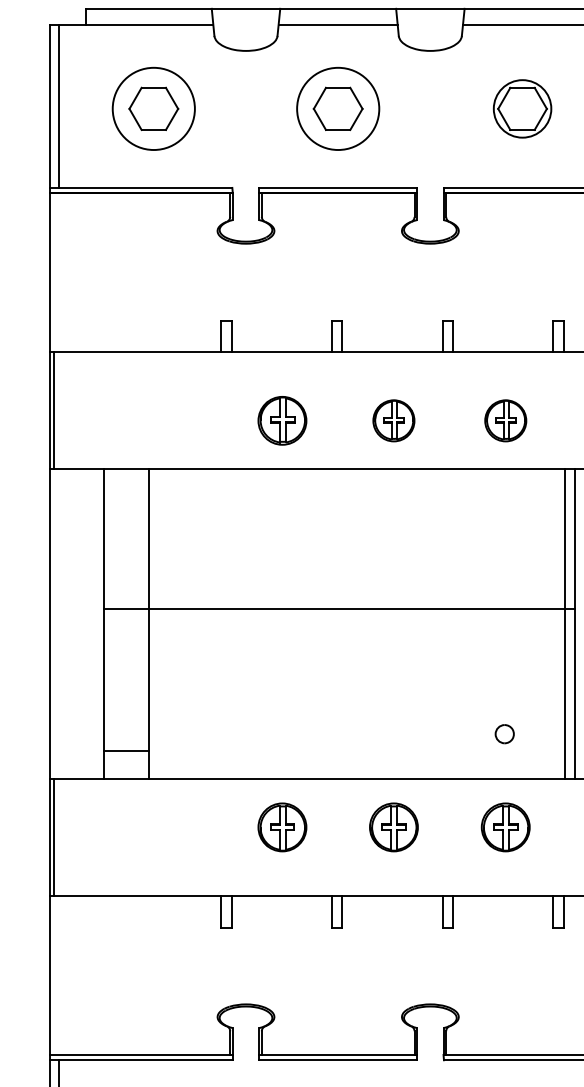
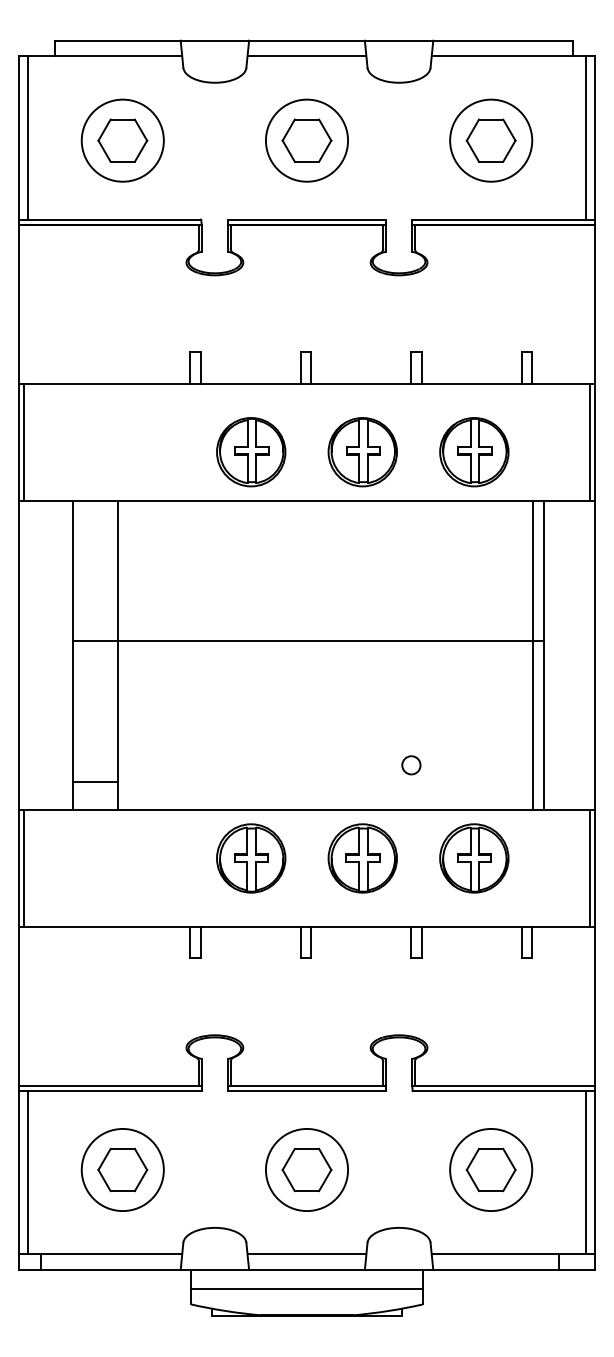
circle: (522, 108) -> (491, 140), size x1.43
part: (282, 421) -> (251, 452), size x1.43
part: (393, 421) -> (362, 452), size x1.67
part: (505, 421) -> (474, 452), size x1.67
part: (504, 734) -> (411, 765), moved
part: (282, 827) -> (251, 858), size x1.43
part: (393, 827) -> (362, 858), size x1.43
part: (505, 827) -> (474, 858), size x1.43

